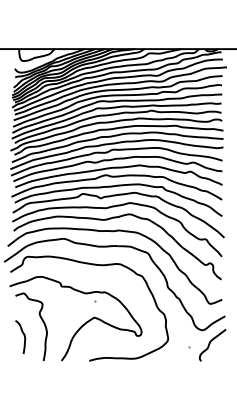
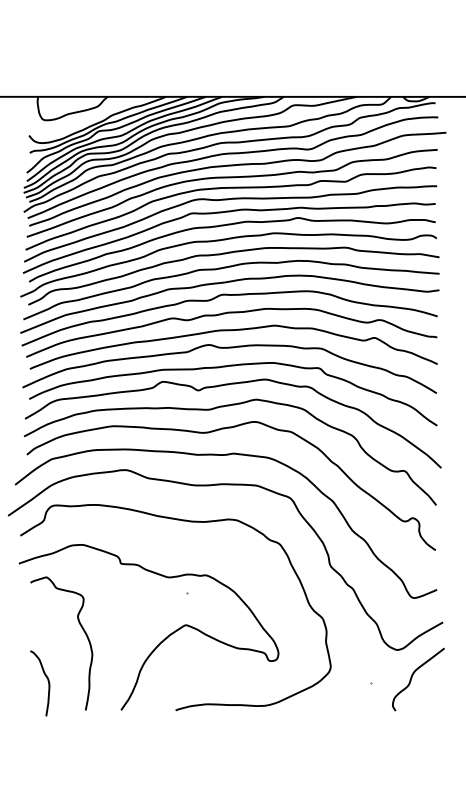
curve: (23, 335) -> (46, 679), moved

